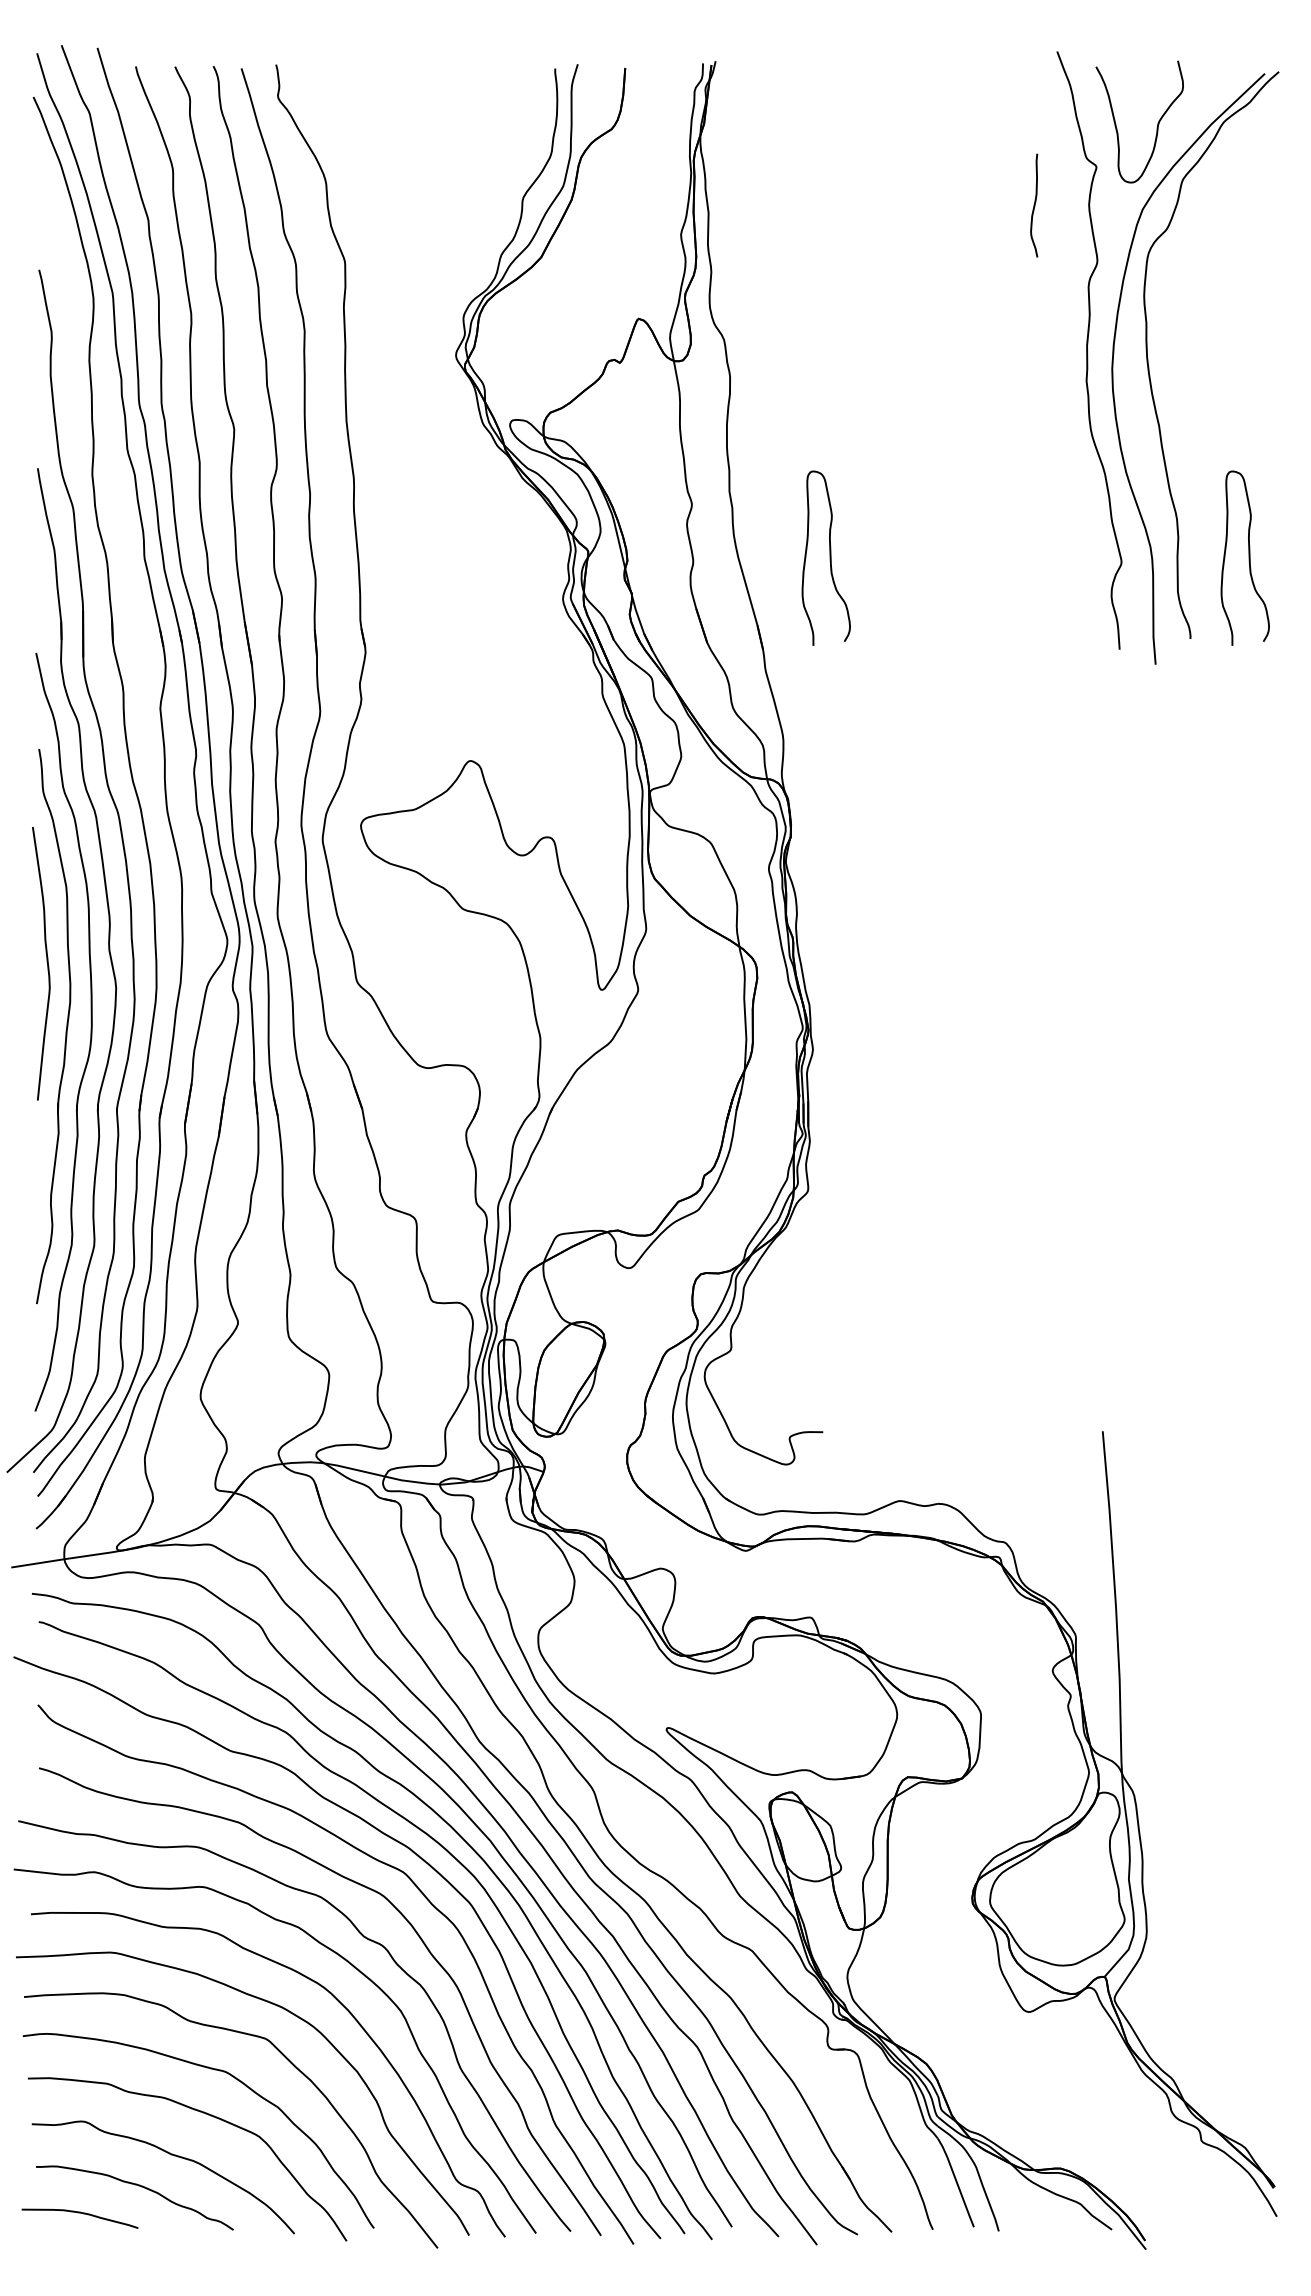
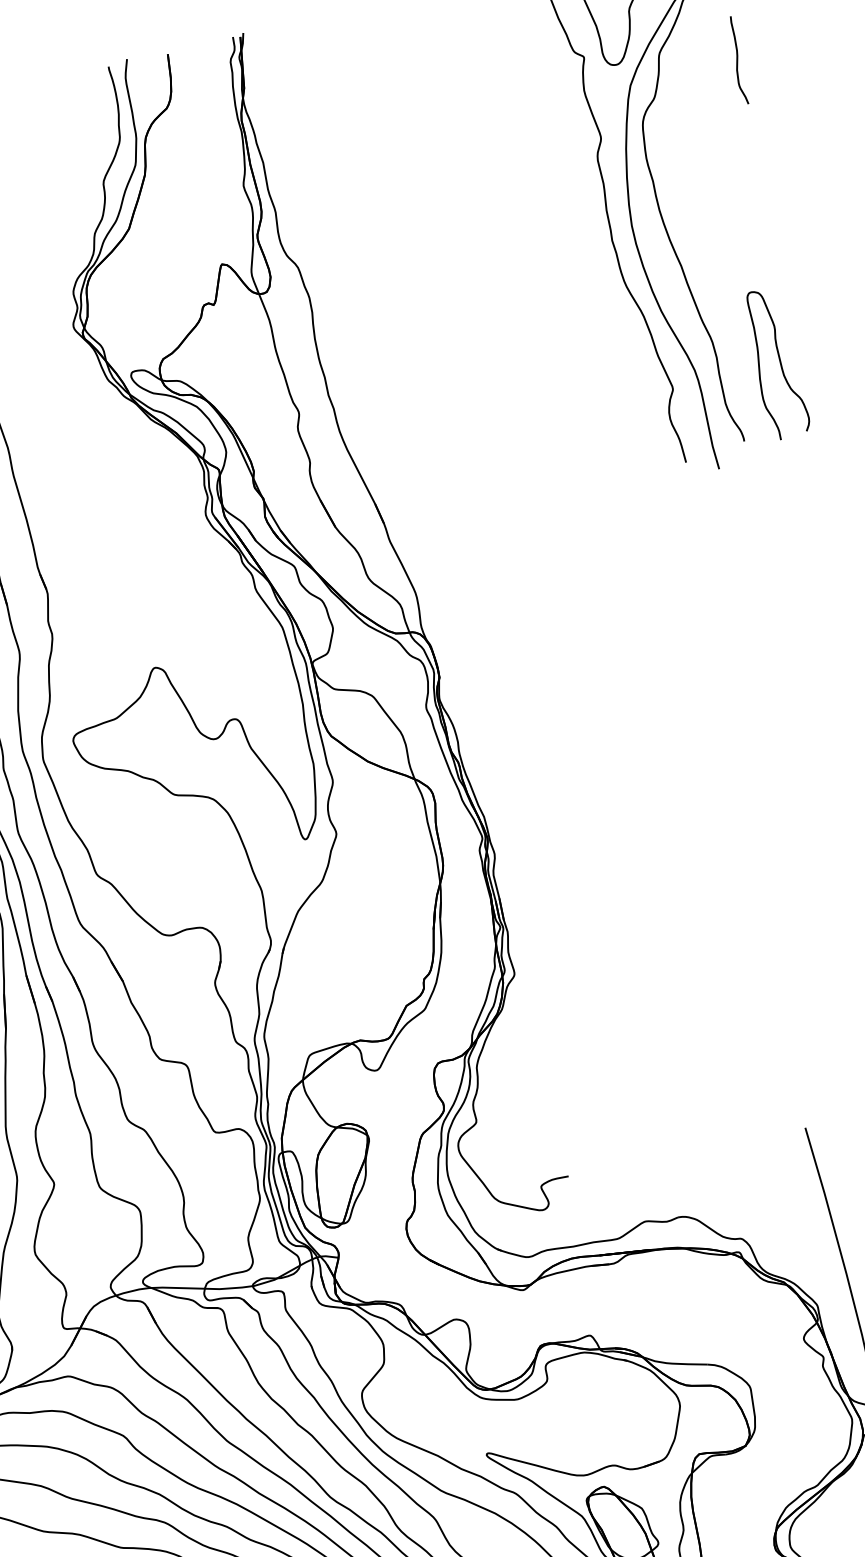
curve: (1034, 205) -> (737, 60), moved
curve: (829, 557) -> (424, 434), removed

